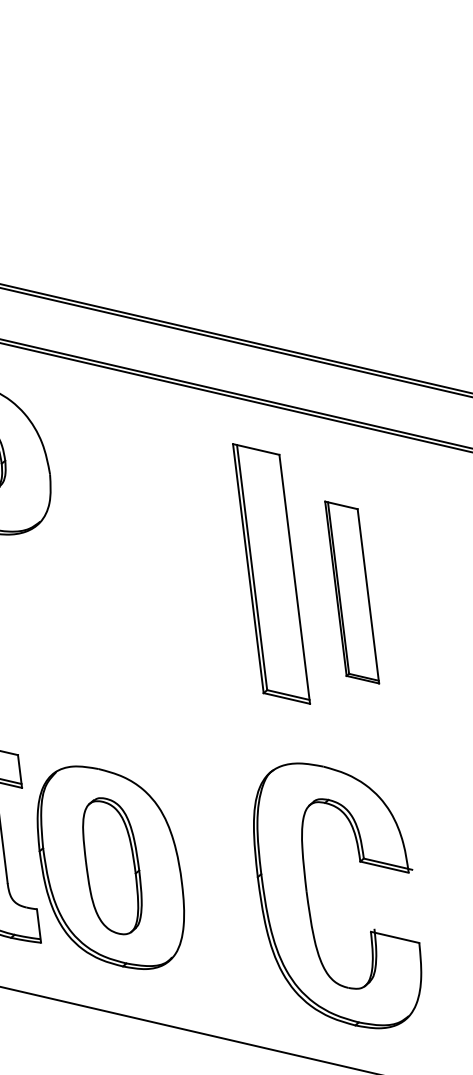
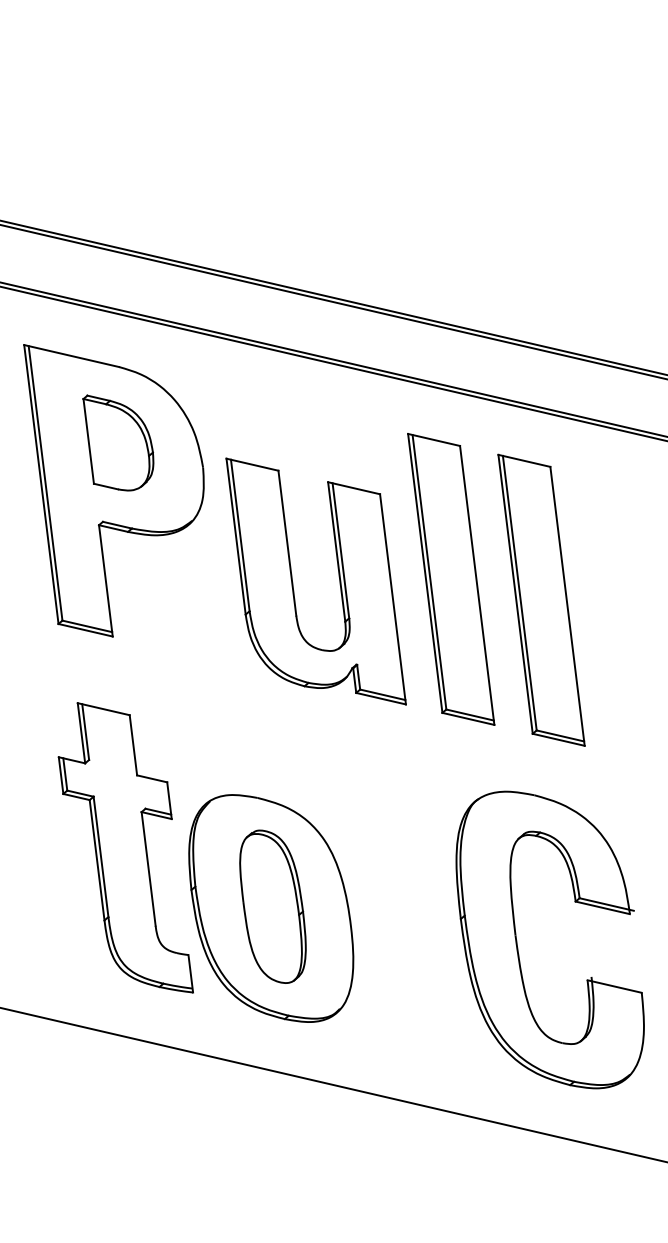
part: (130, 576) -> (293, 582), added
part: (352, 591) -> (541, 599), size x1.43
part: (308, 896) -> (517, 940), moved

